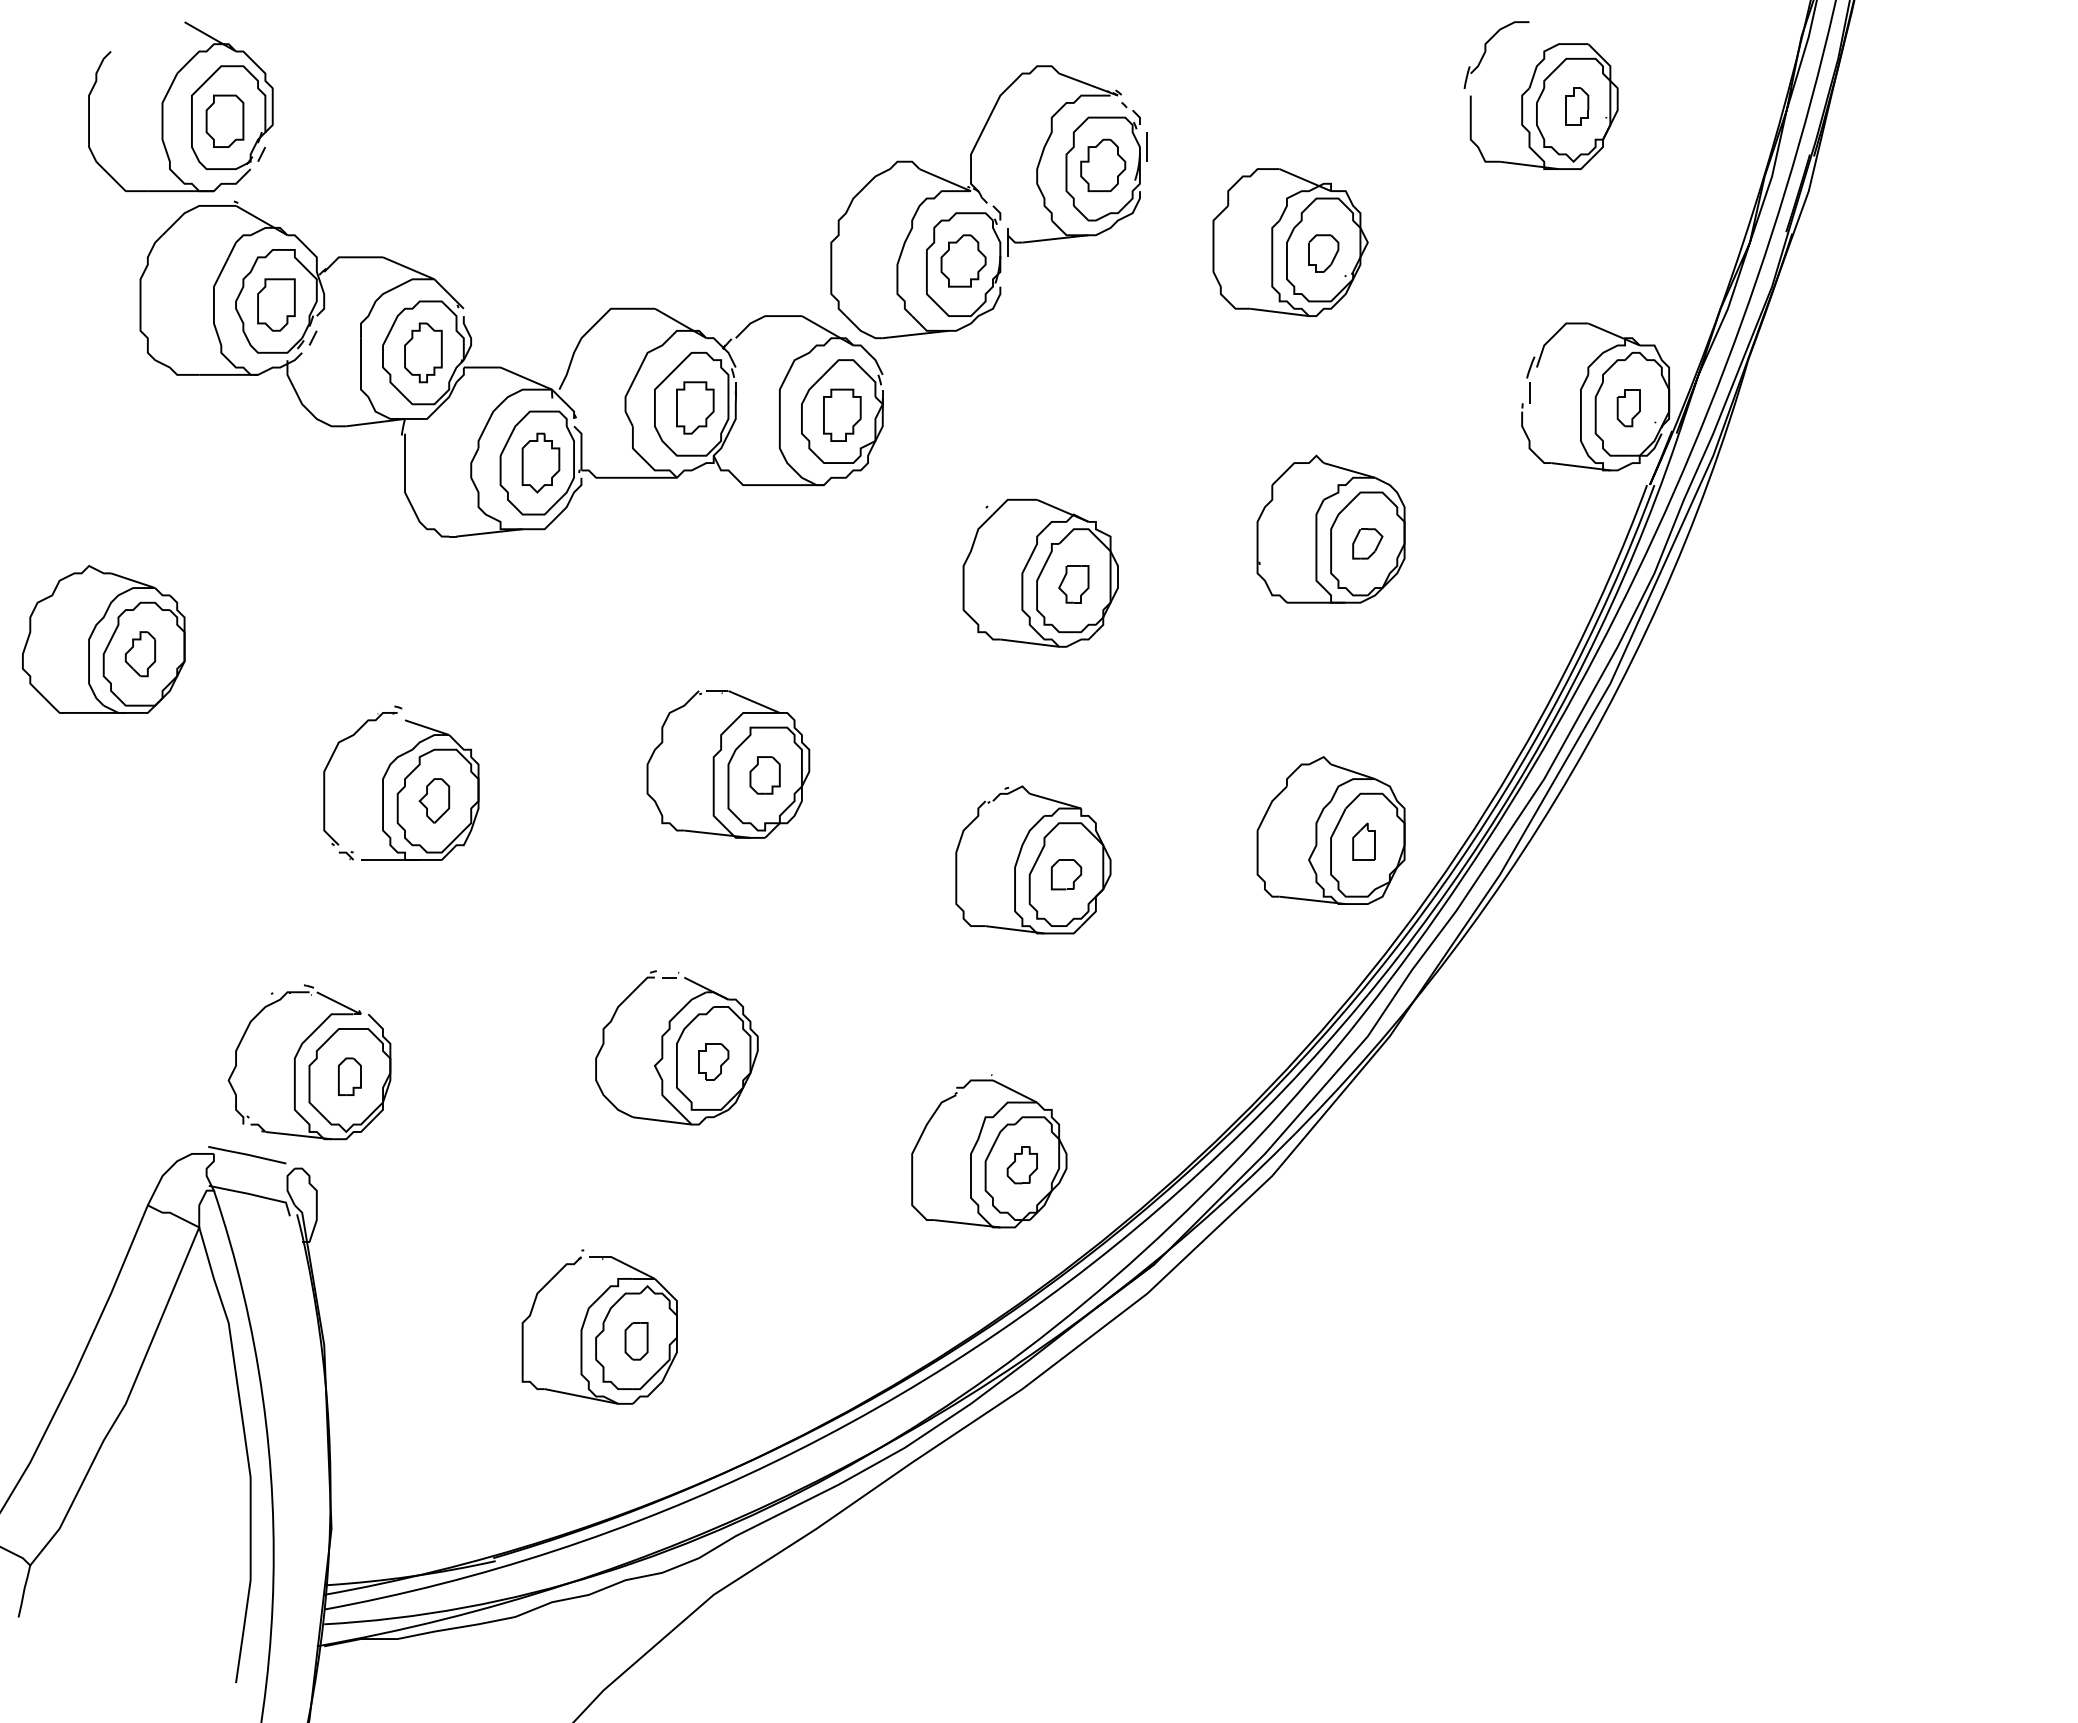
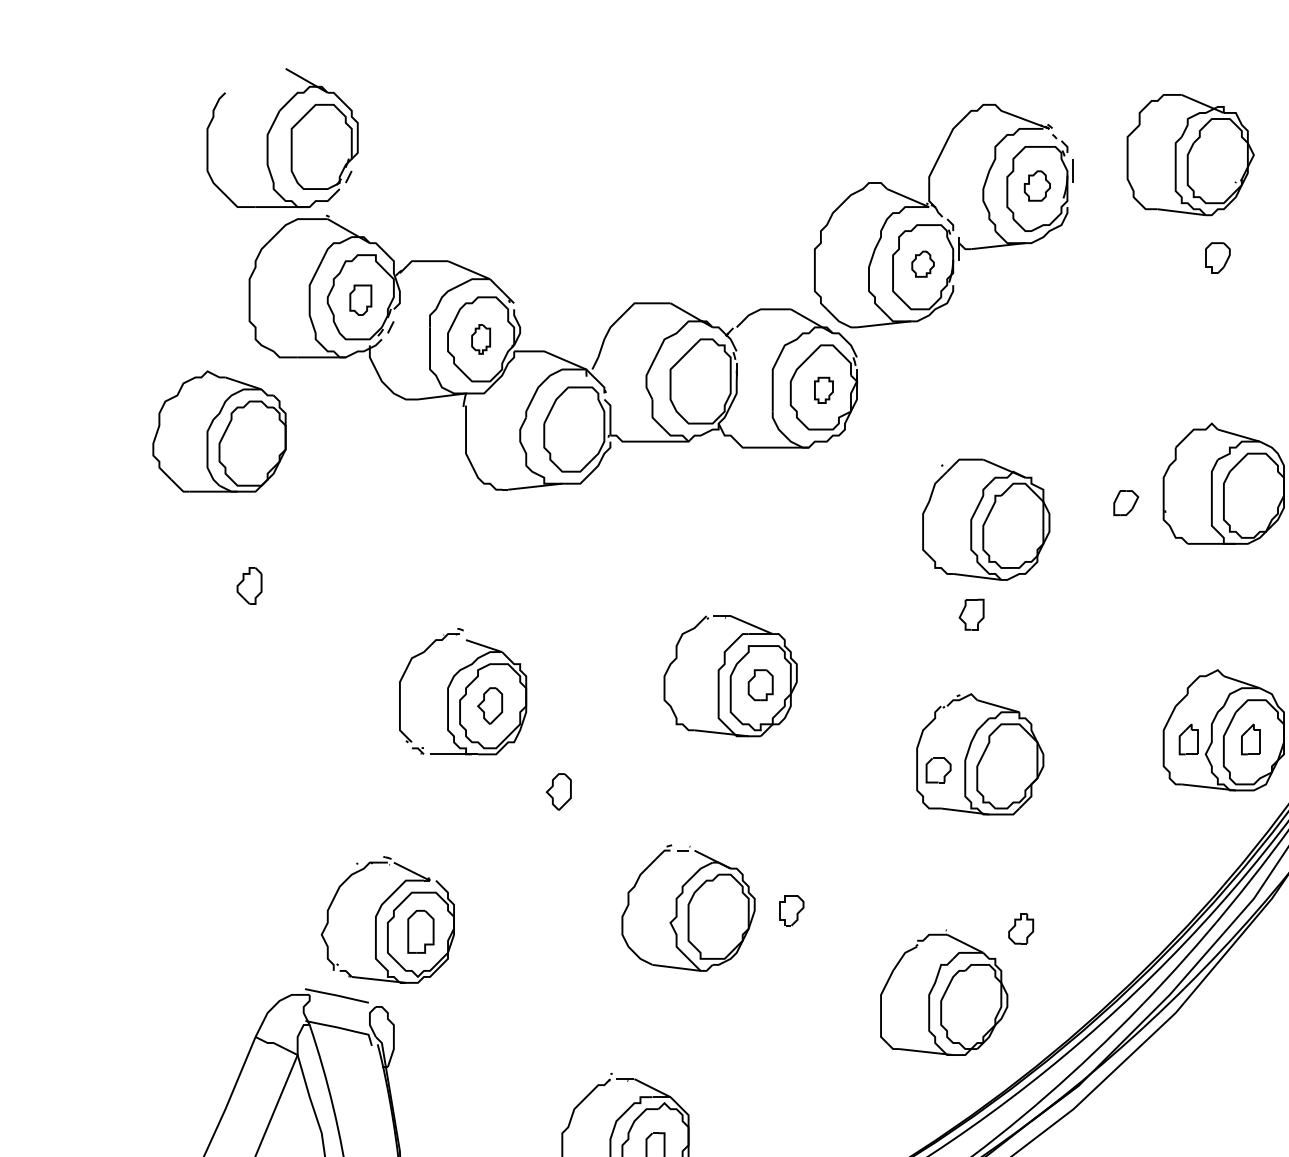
part: (224, 120) -> (318, 149), removed
part: (1103, 165) -> (1037, 186), size x0.7
part: (1290, 242) -> (1190, 154), moved
part: (963, 260) -> (923, 263), size x0.6
part: (276, 304) -> (360, 299), size x0.7
part: (423, 352) -> (481, 339), size x0.6
part: (695, 407) -> (703, 384), removed
part: (842, 414) -> (824, 389), size x0.6
part: (540, 462) -> (576, 429), removed
part: (1367, 543) -> (1125, 502), moved
part: (1073, 584) -> (971, 614), moved
part: (103, 639) -> (219, 431), moved
part: (1287, 841) -> (1188, 739), added
part: (1066, 874) -> (938, 770), moved
part: (518, 905) -> (558, 791), added
part: (713, 1061) -> (791, 910), moved
part: (349, 1076) -> (420, 931), size x1.4
part: (1021, 1165) -> (1020, 929), moved

